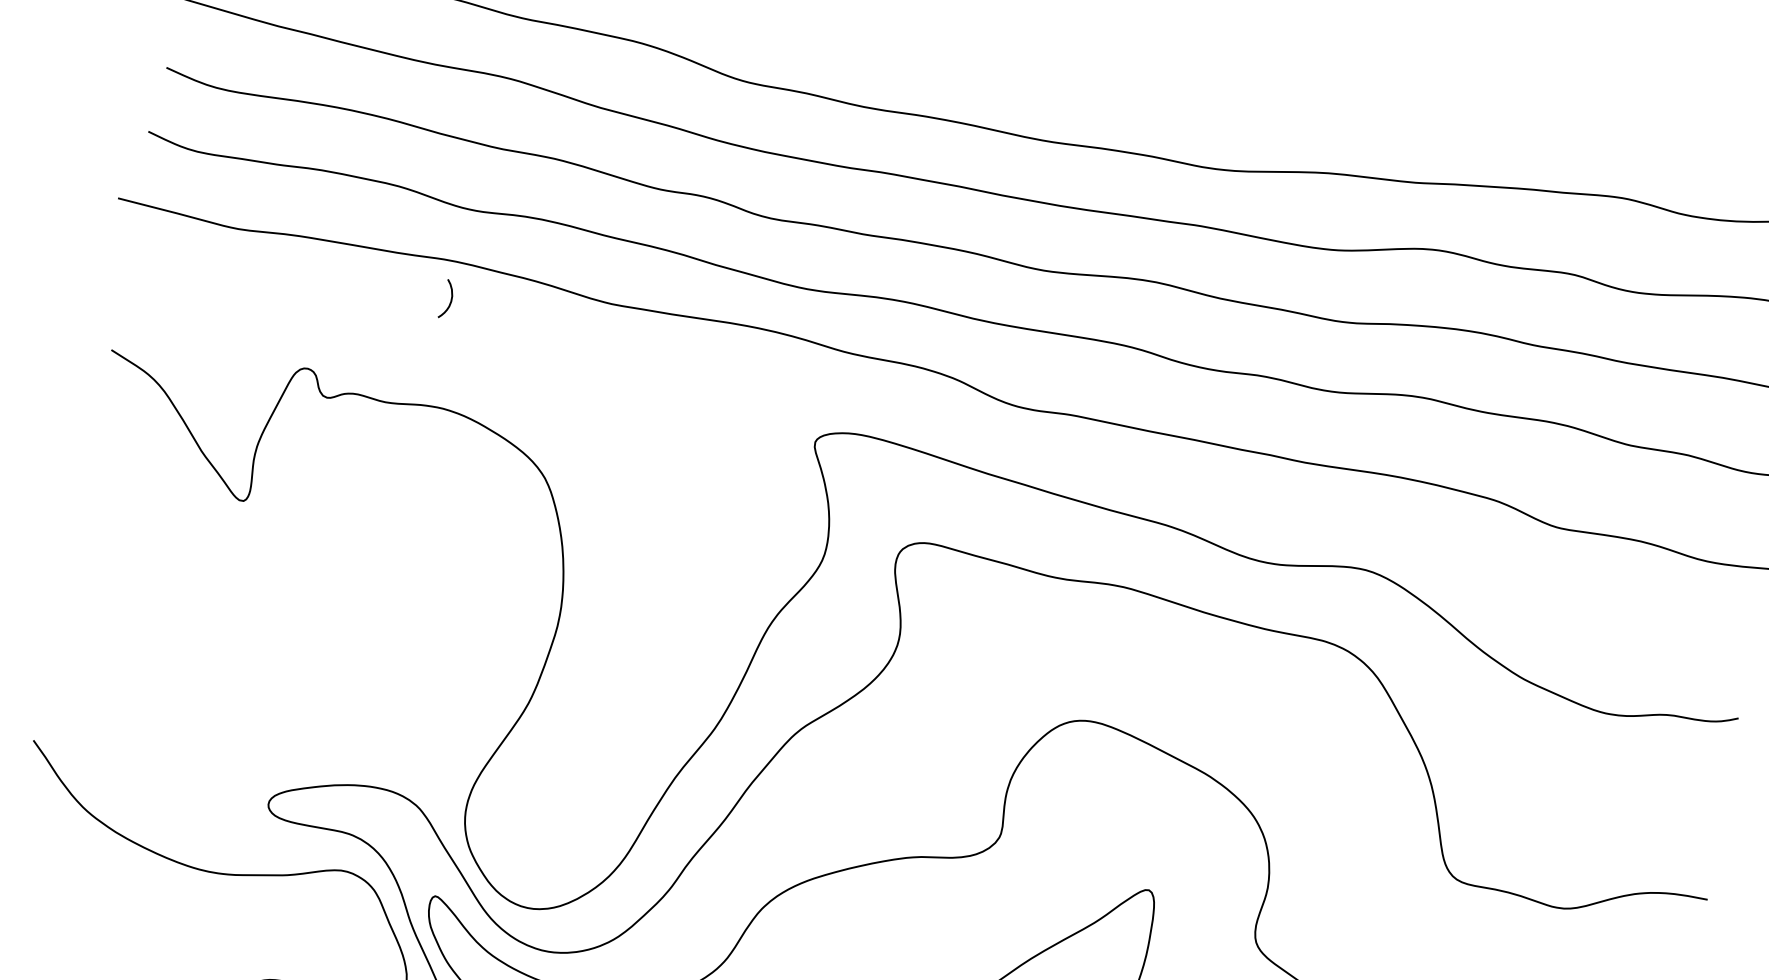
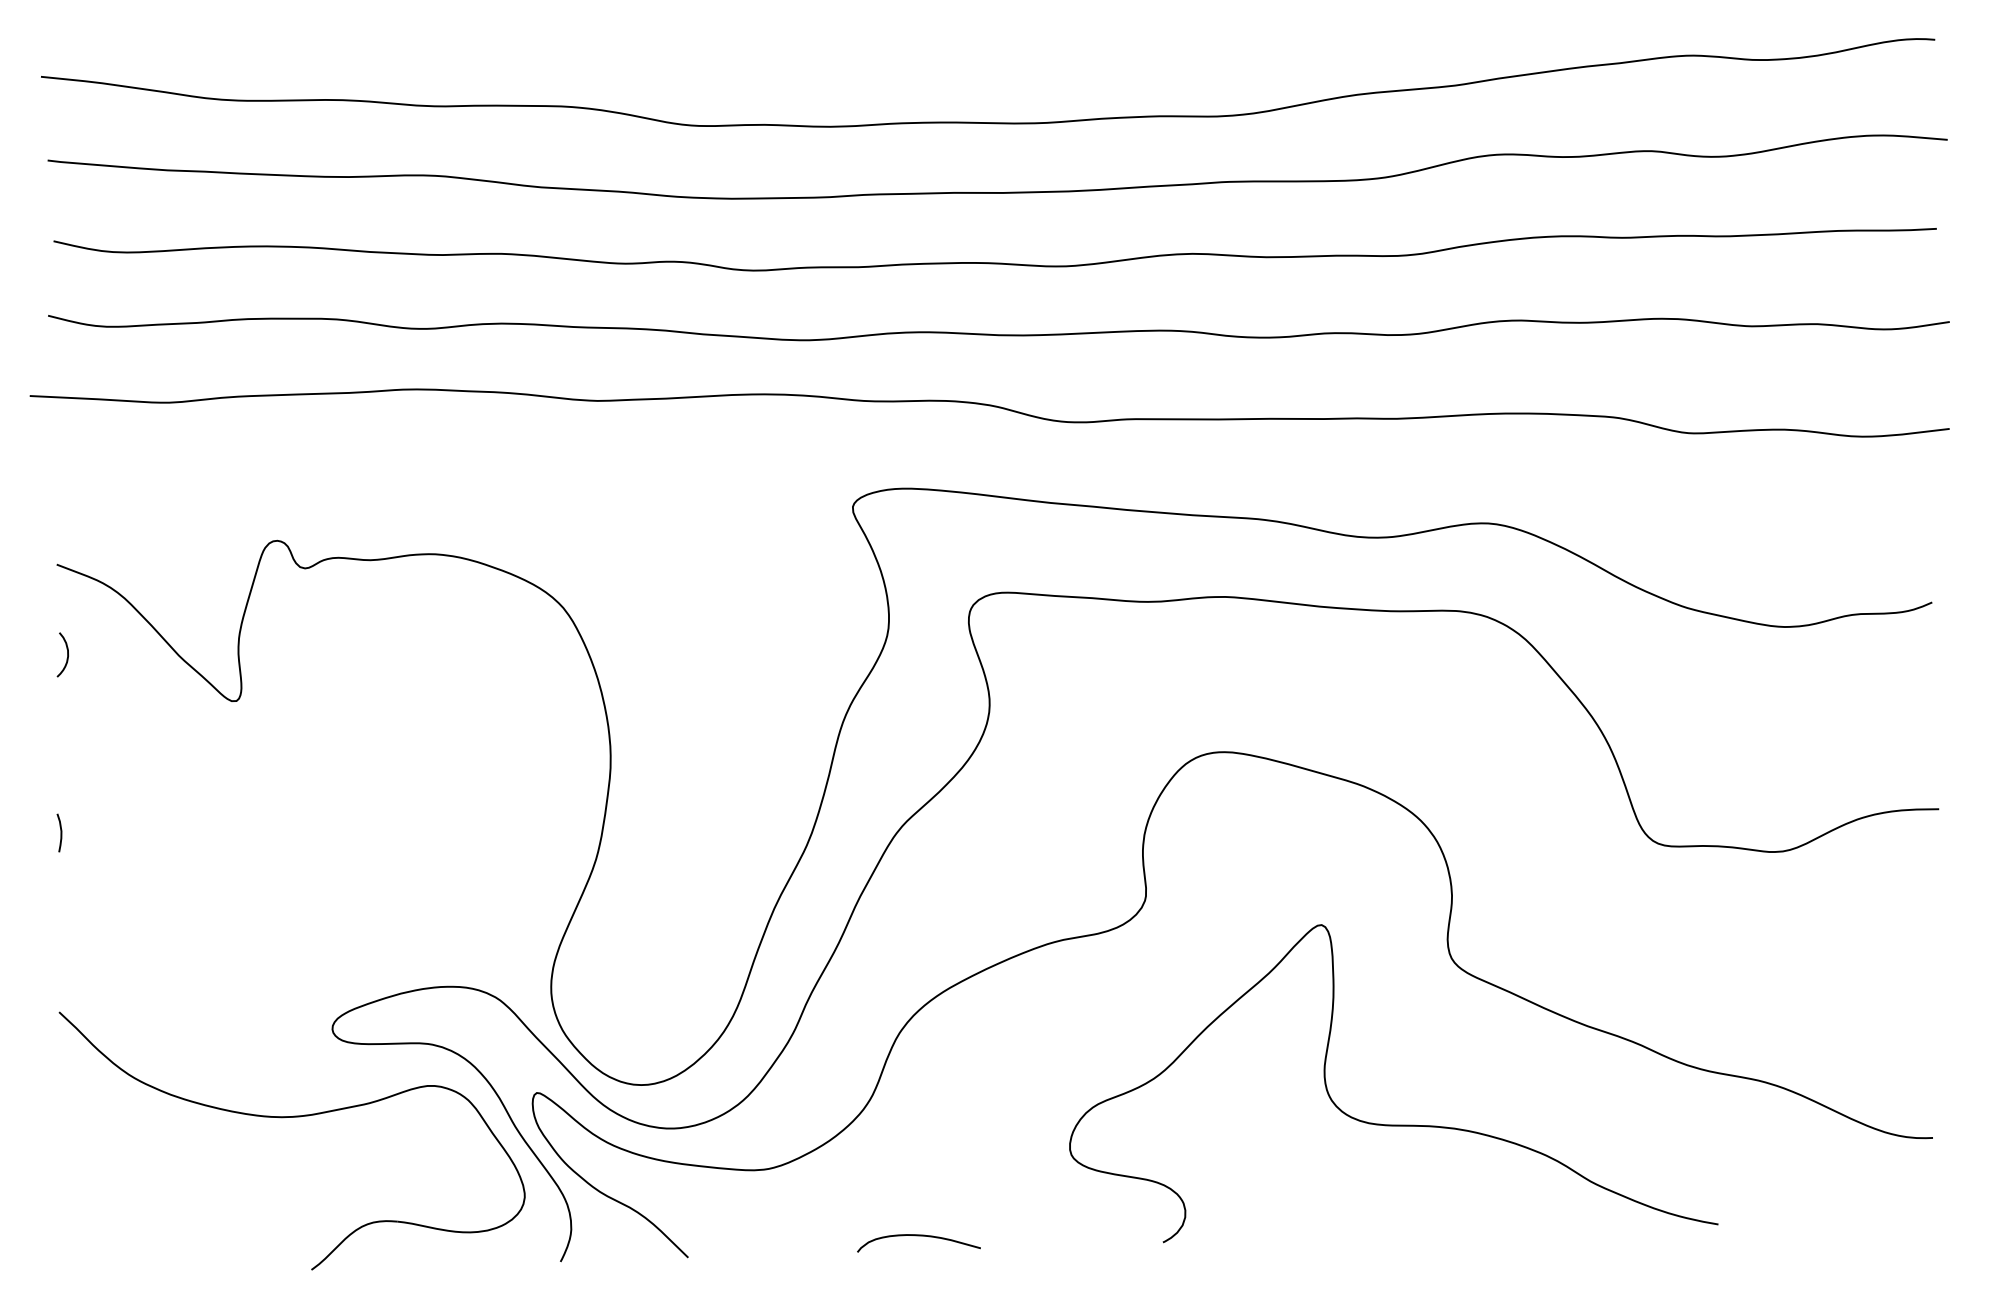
curve: (451, 299) -> (67, 654), moved
curve: (66, 584) -> (60, 832), added

